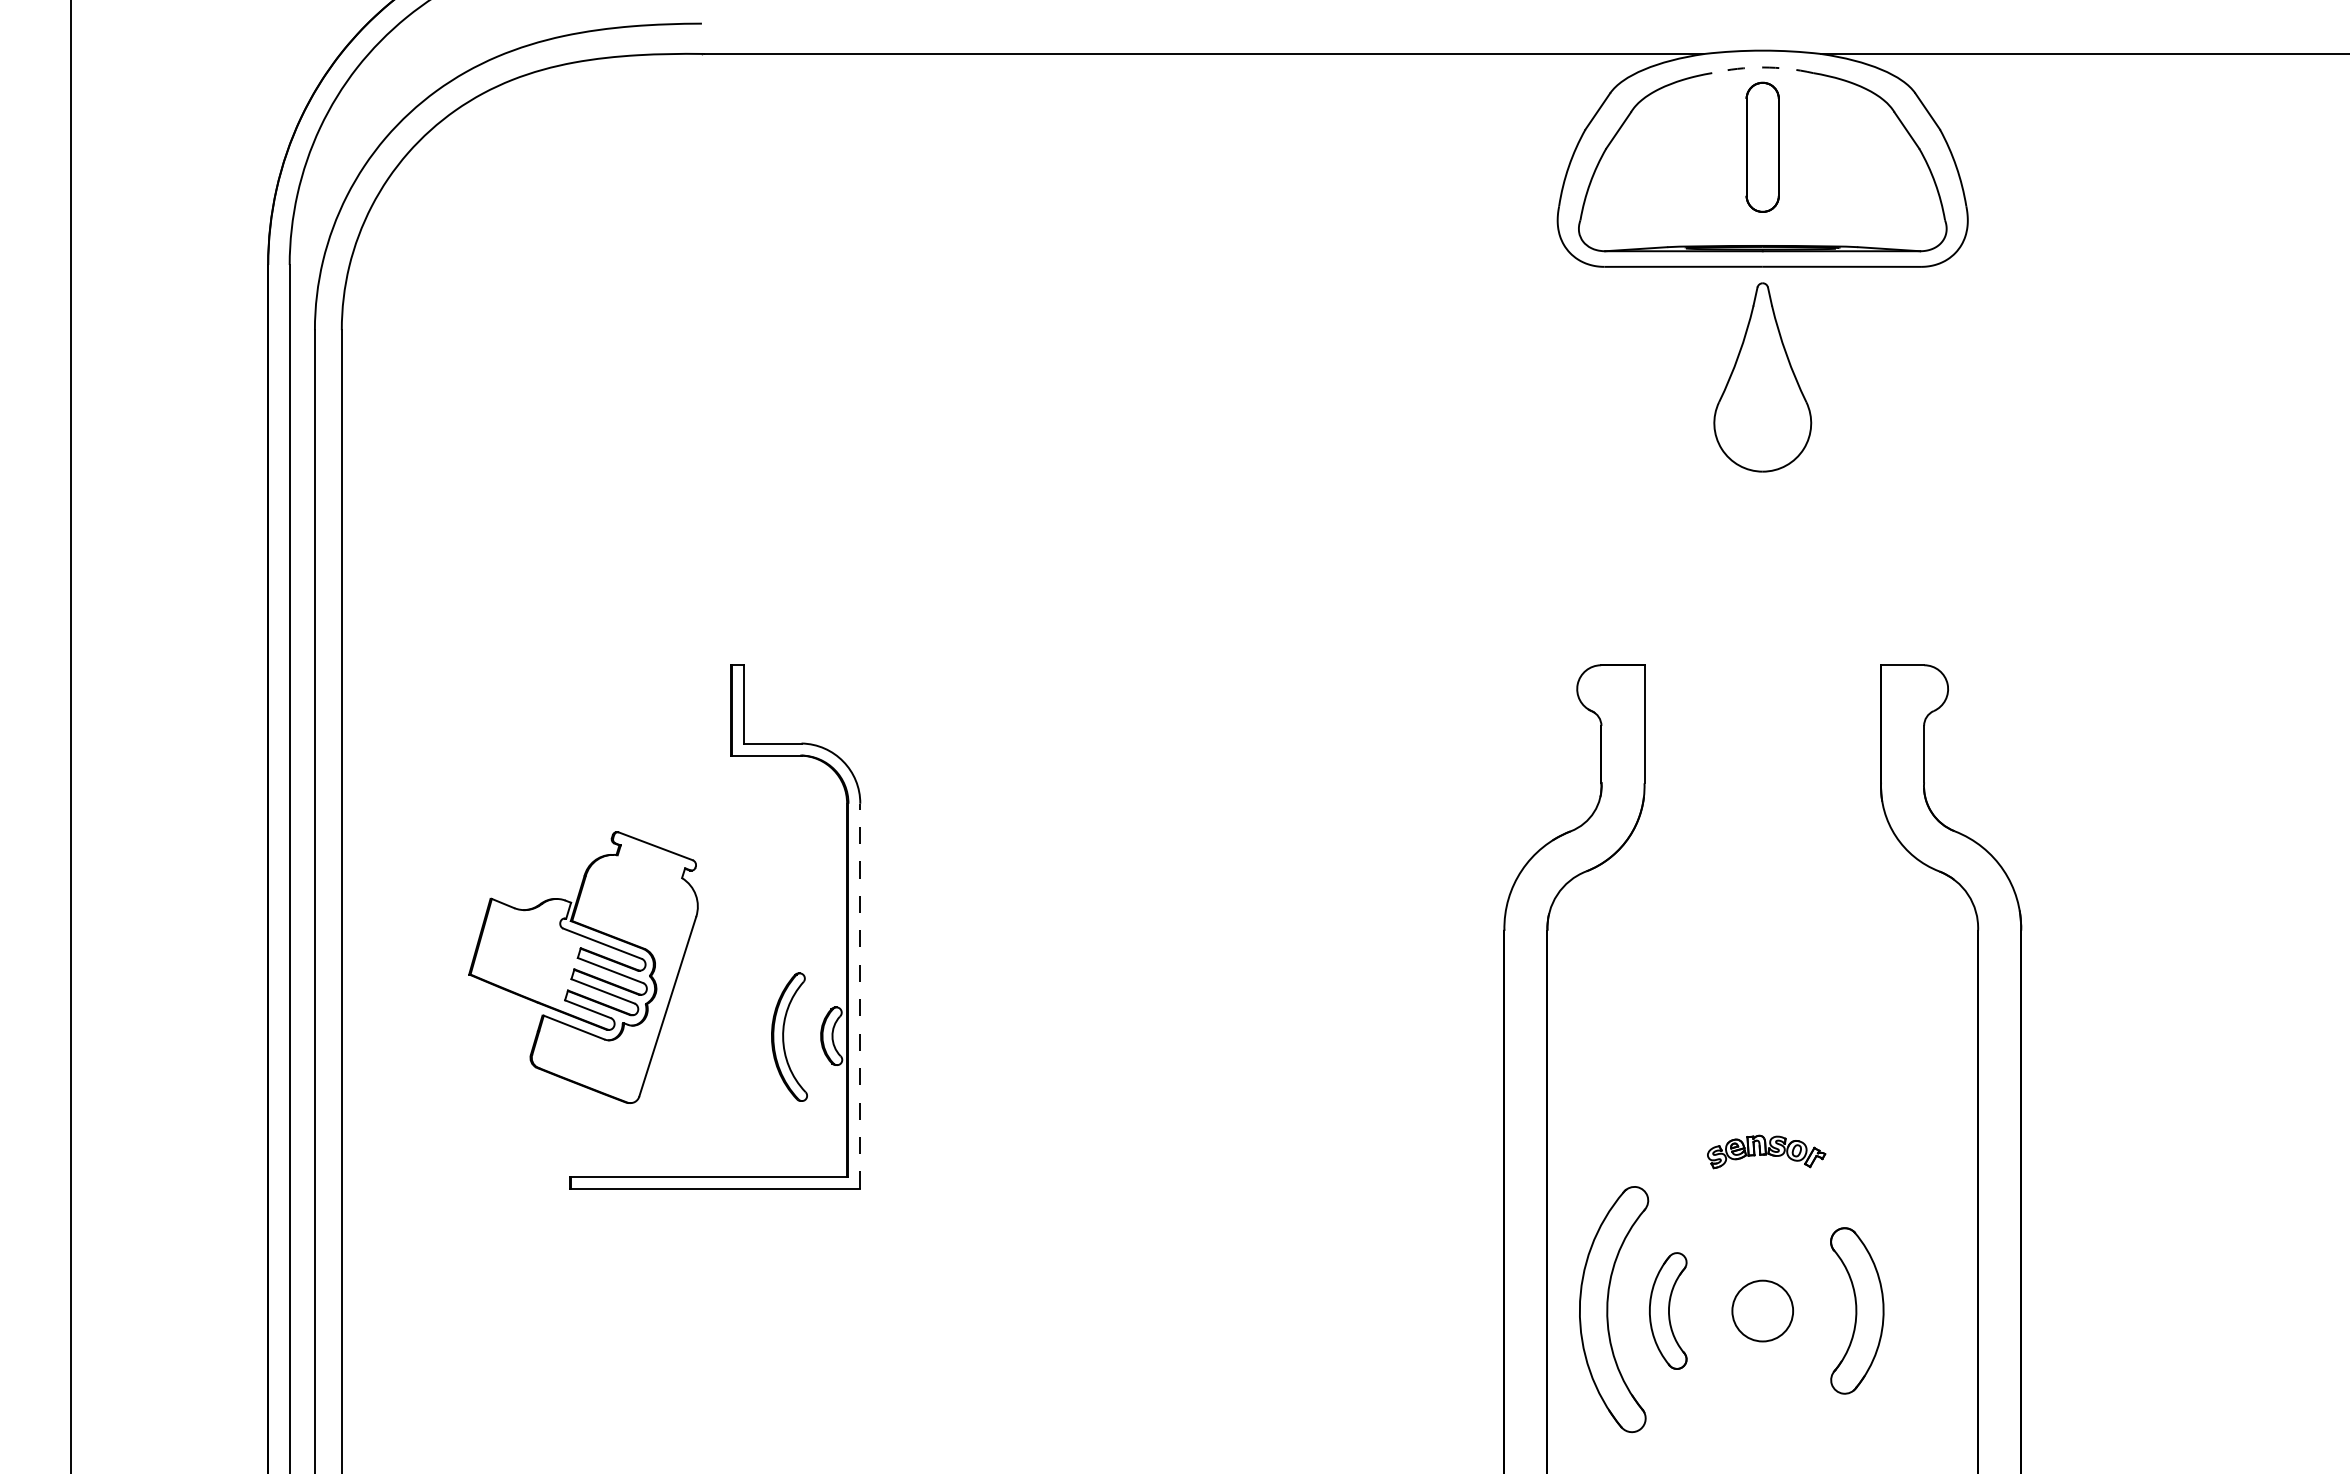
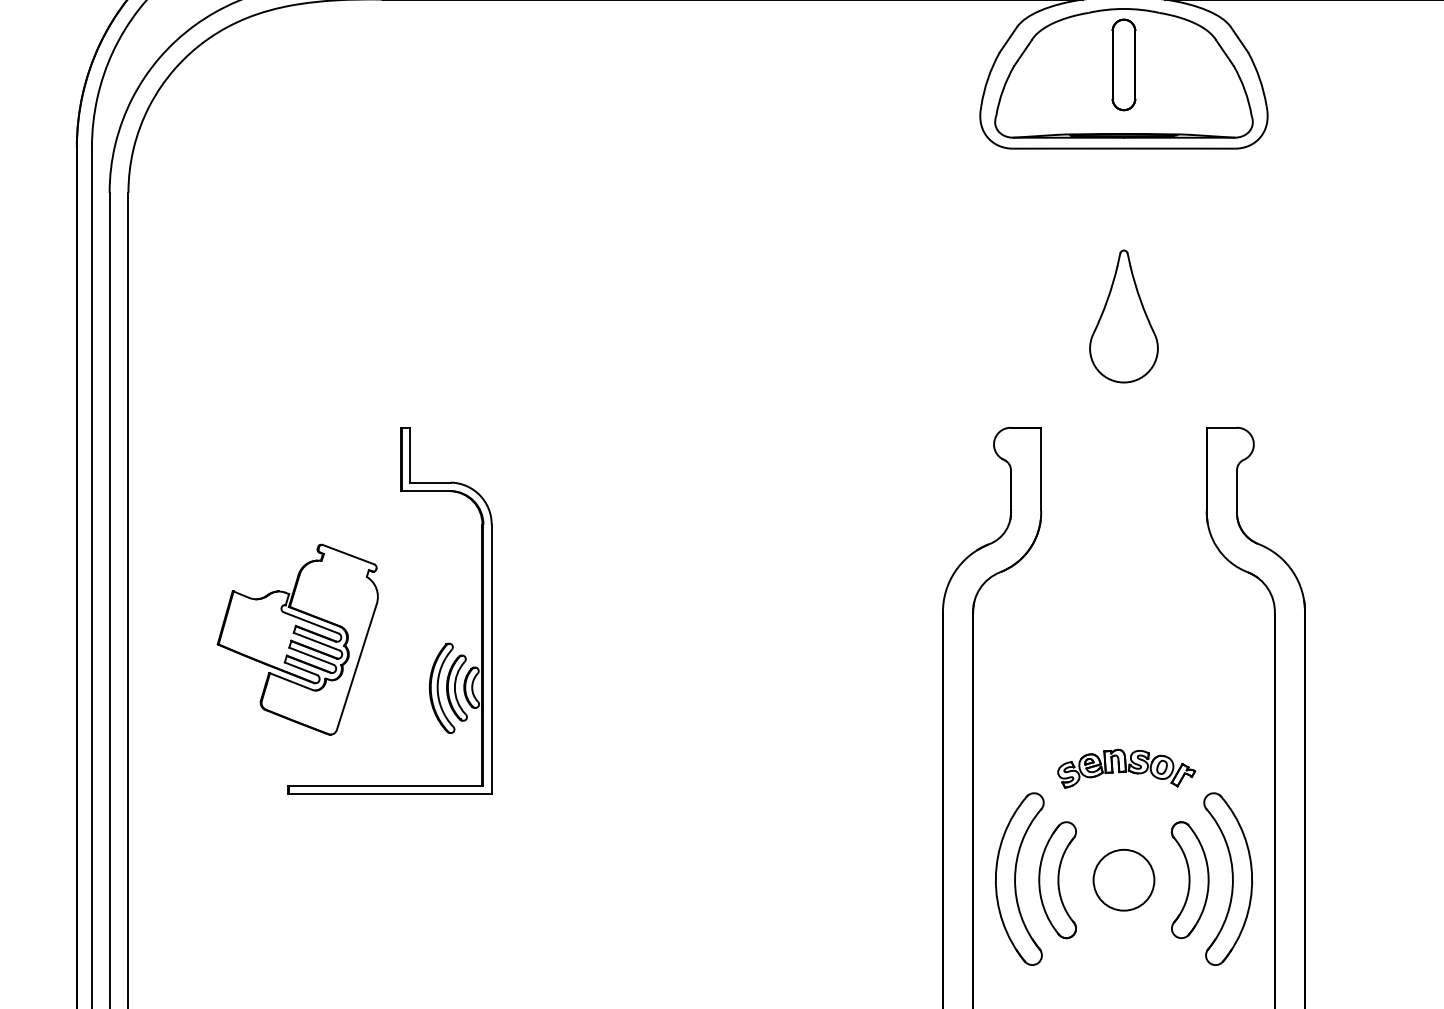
arc: (1762, 67) -> (1123, 8), dashed -> solid
part: (1762, 377) -> (1123, 316), moved
line: (860, 995) -> (491, 659), dashed -> solid
part: (810, 1036) -> (456, 687), added
part: (1766, 1151) -> (1126, 768), size x1.67
part: (1911, 1309) -> (1228, 879), added
part: (1668, 1310) -> (1057, 879), size x1.43
circle: (1762, 1310) -> (1123, 879), size x1.43

